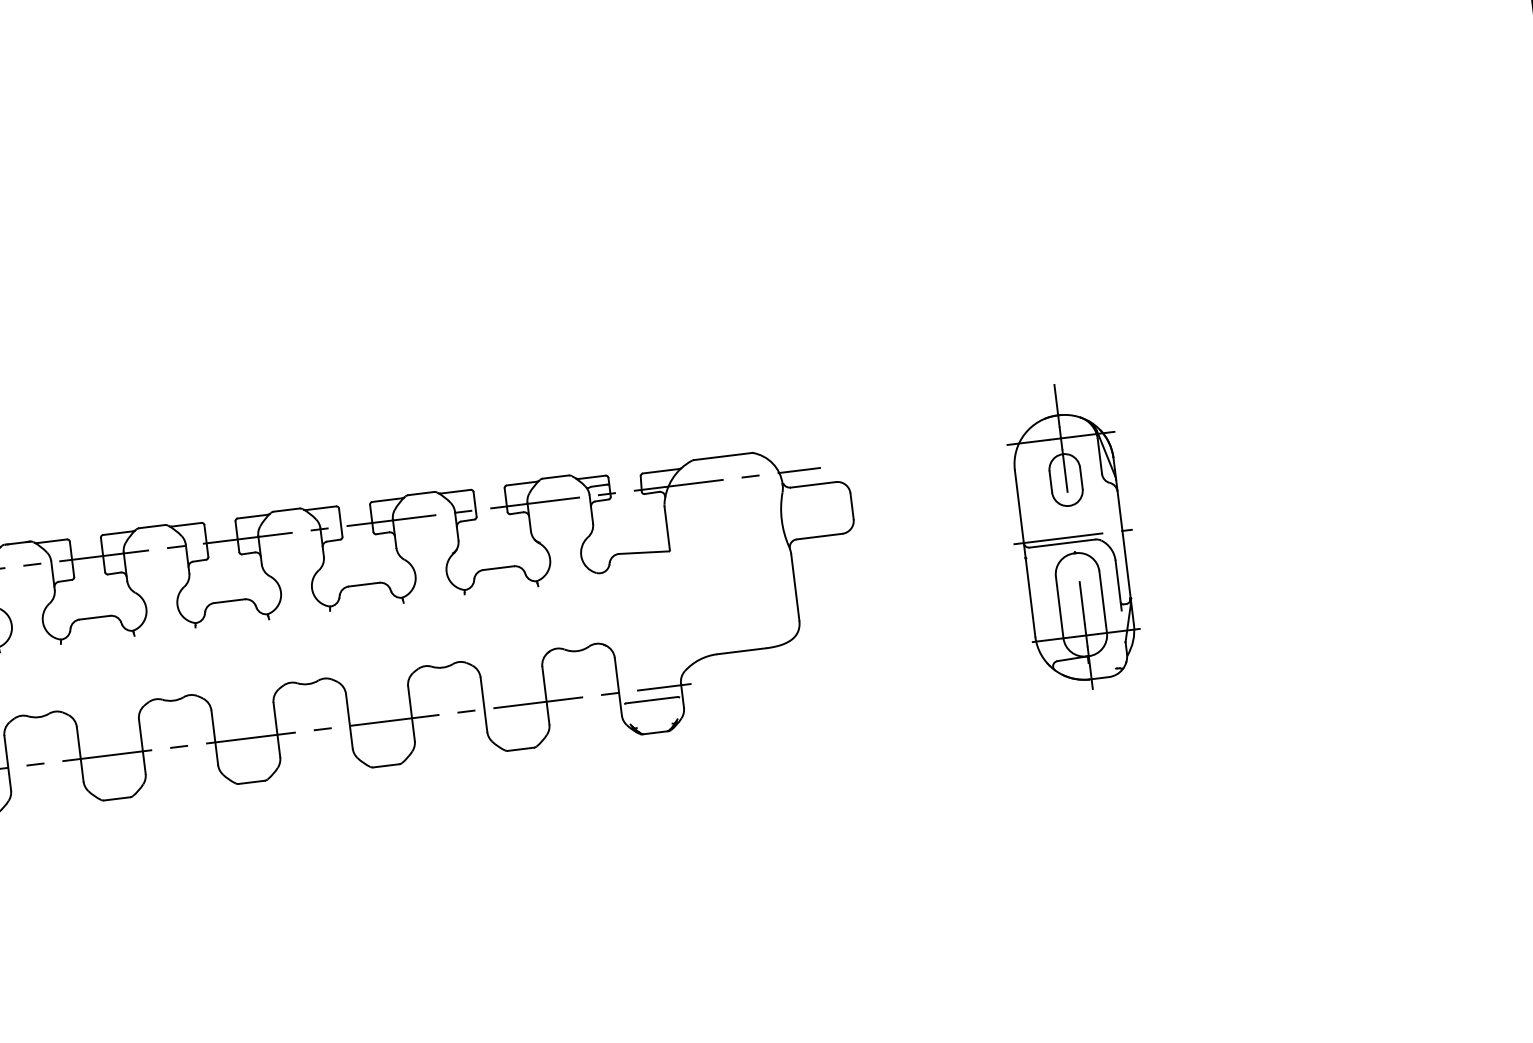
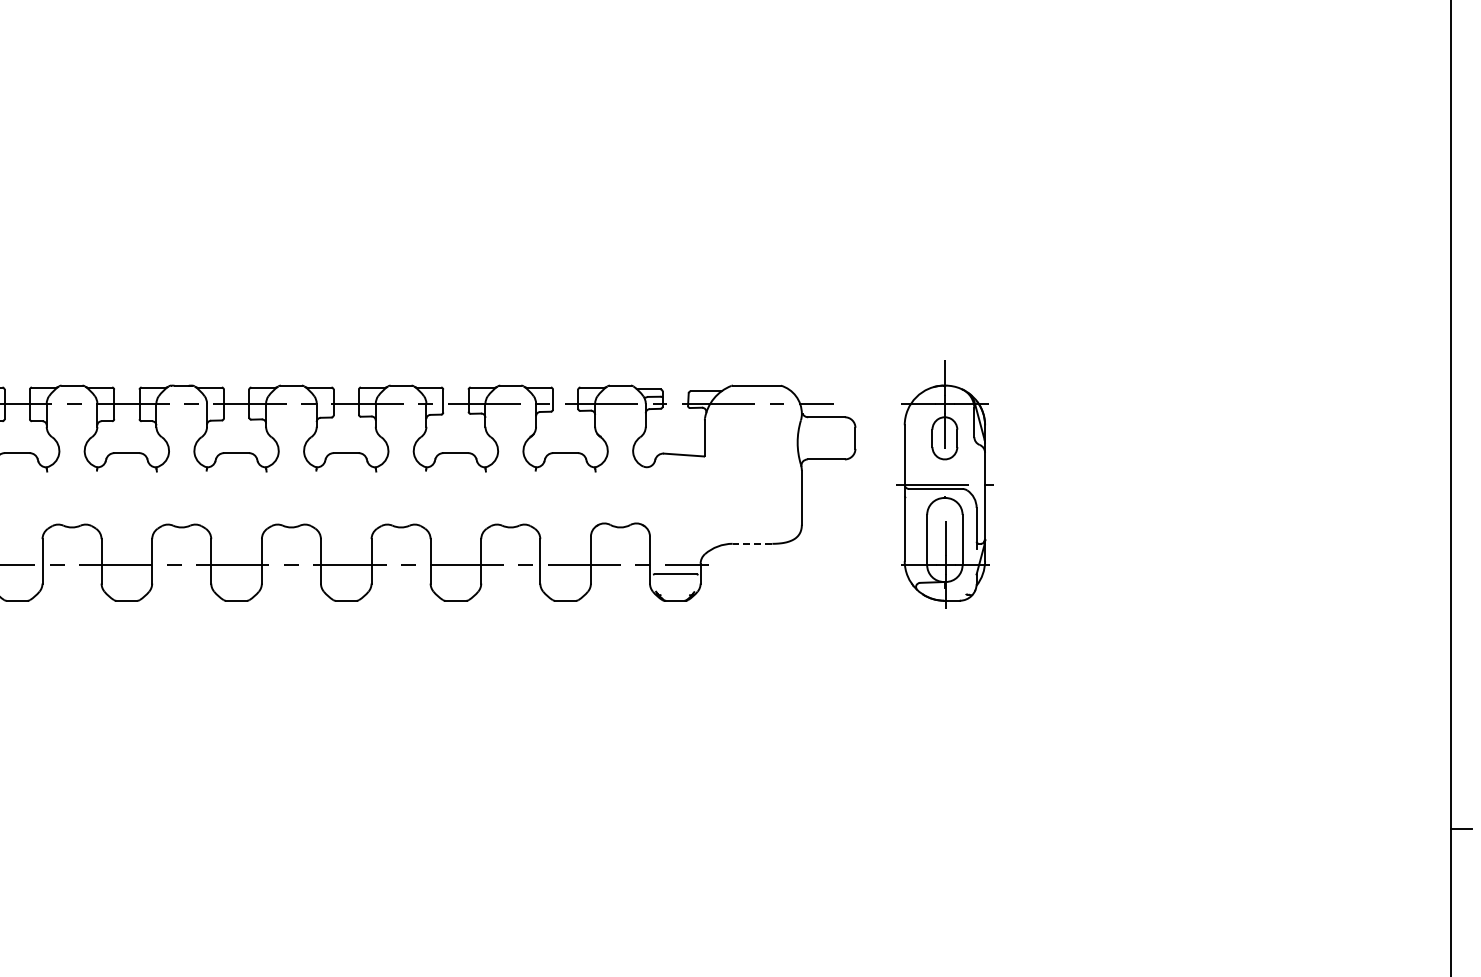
part: (1072, 536) -> (944, 484), moved
line: (741, 650) -> (752, 543), solid -> dashed

